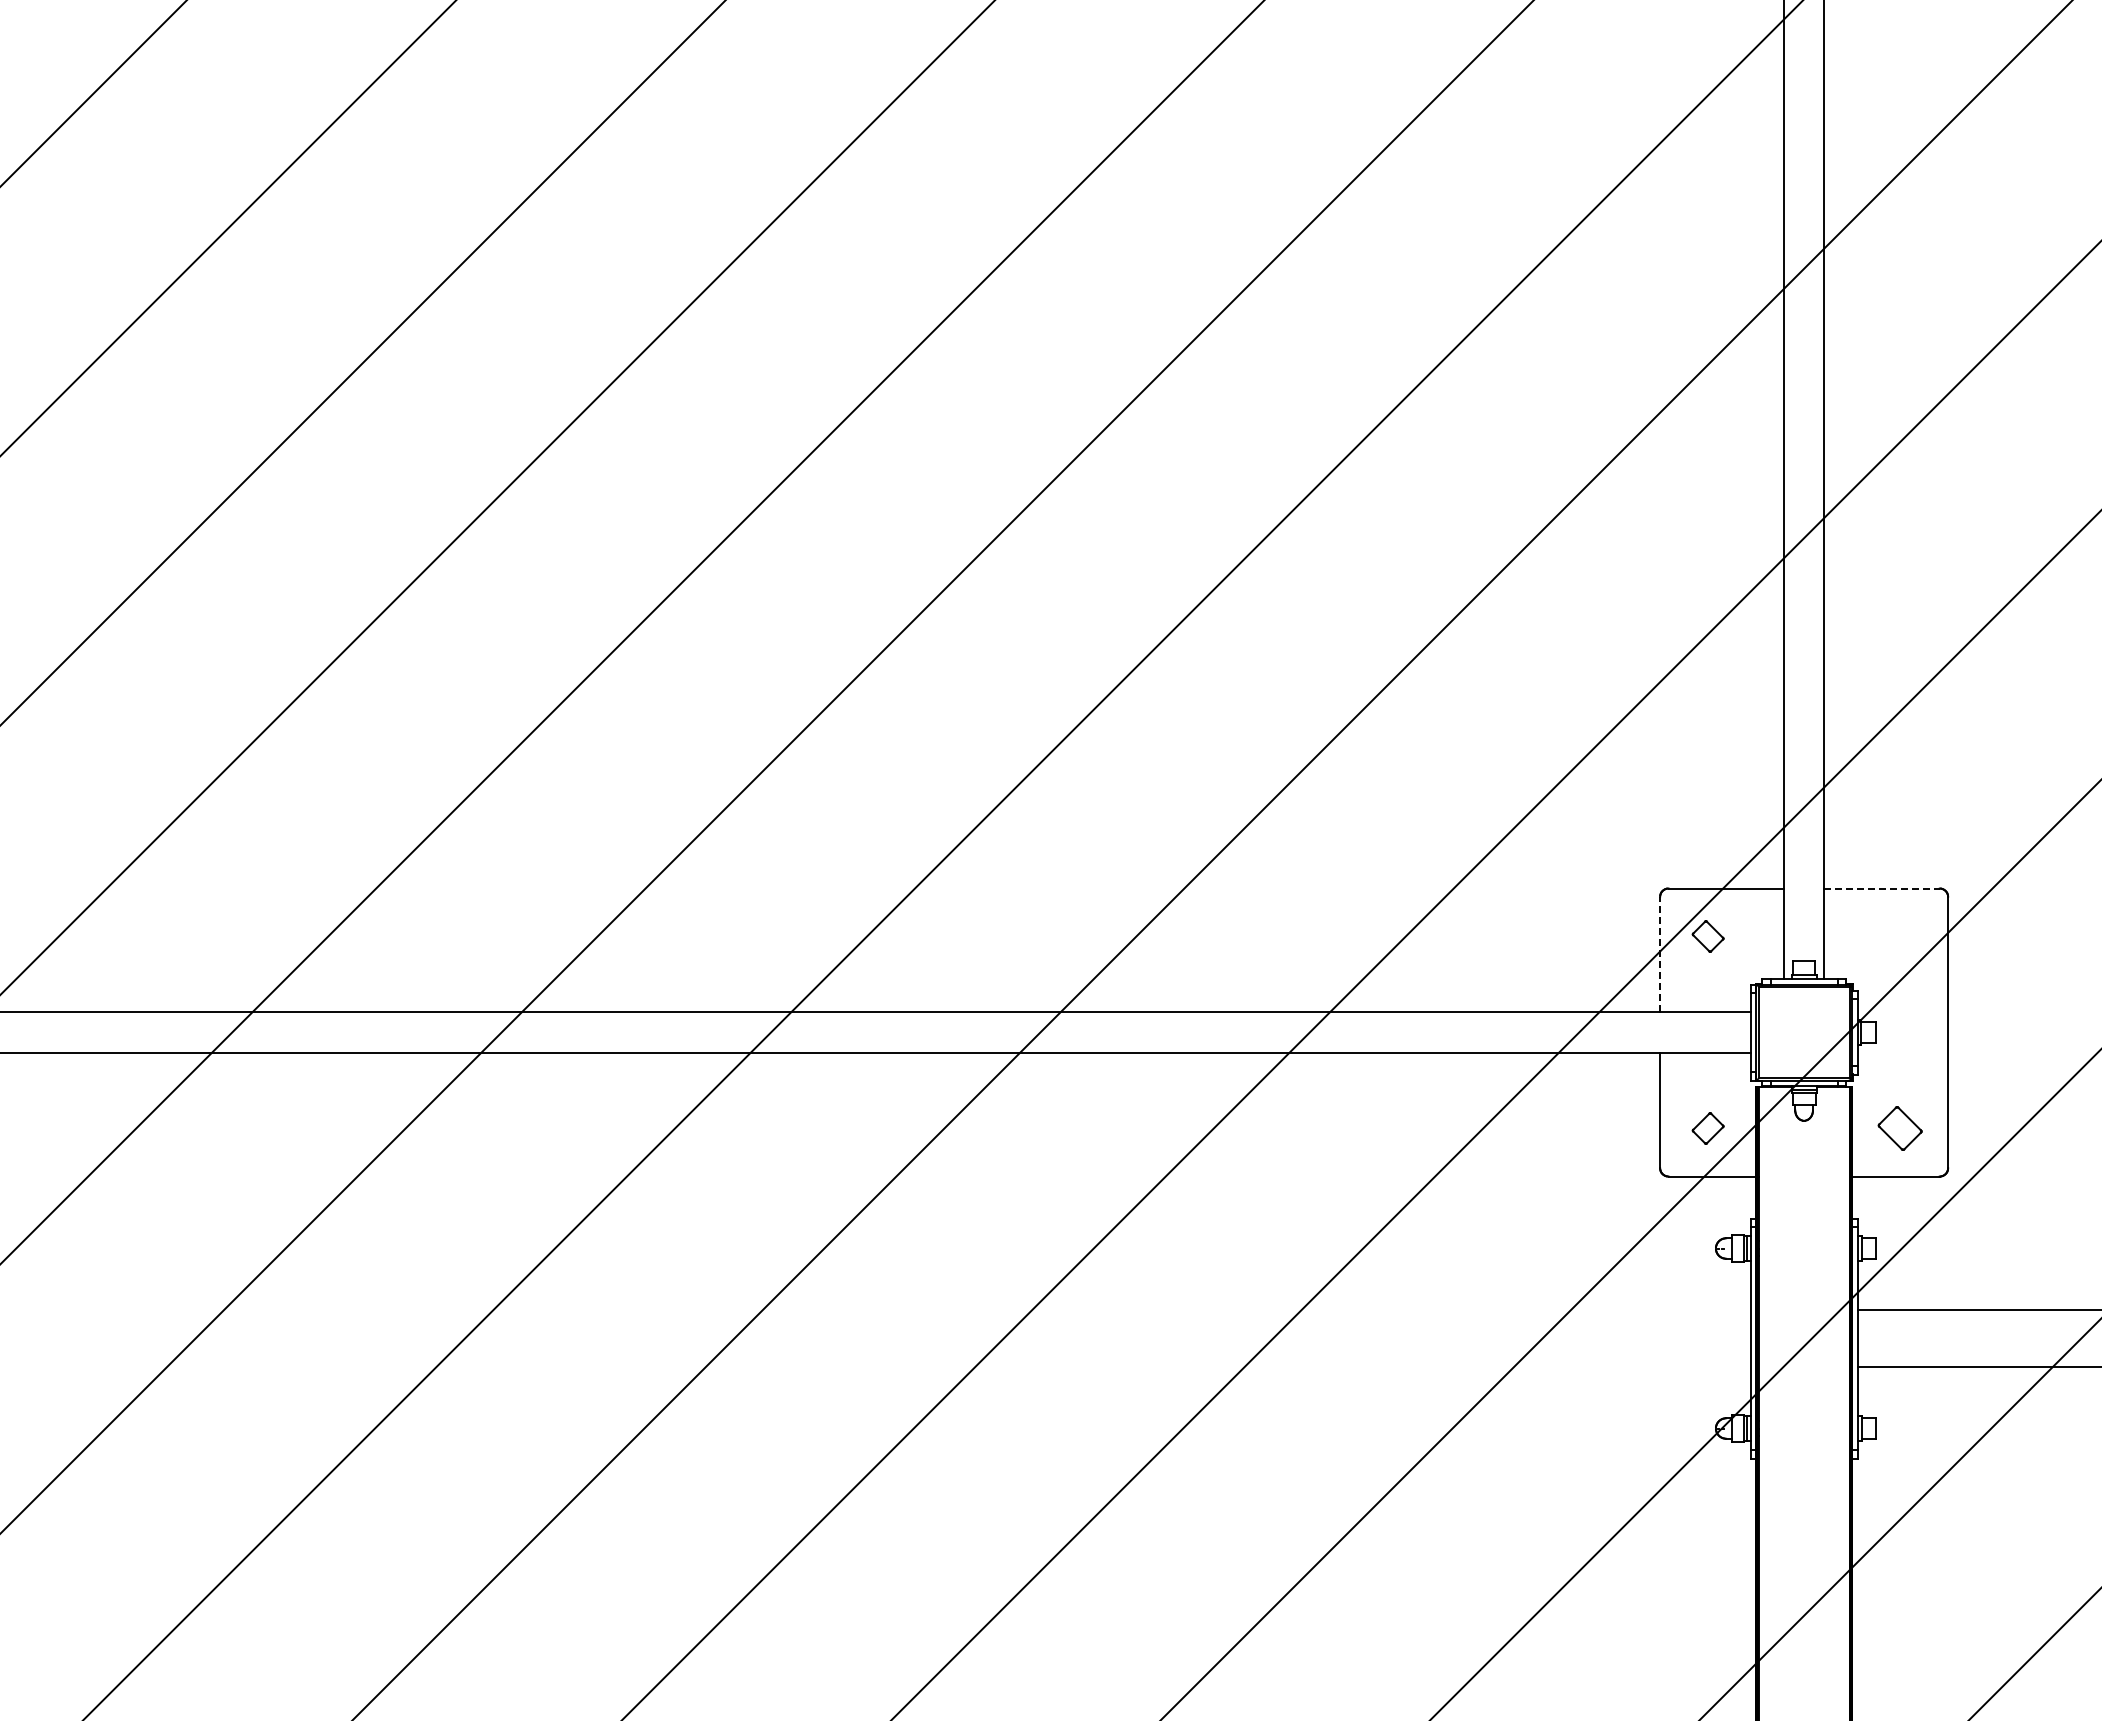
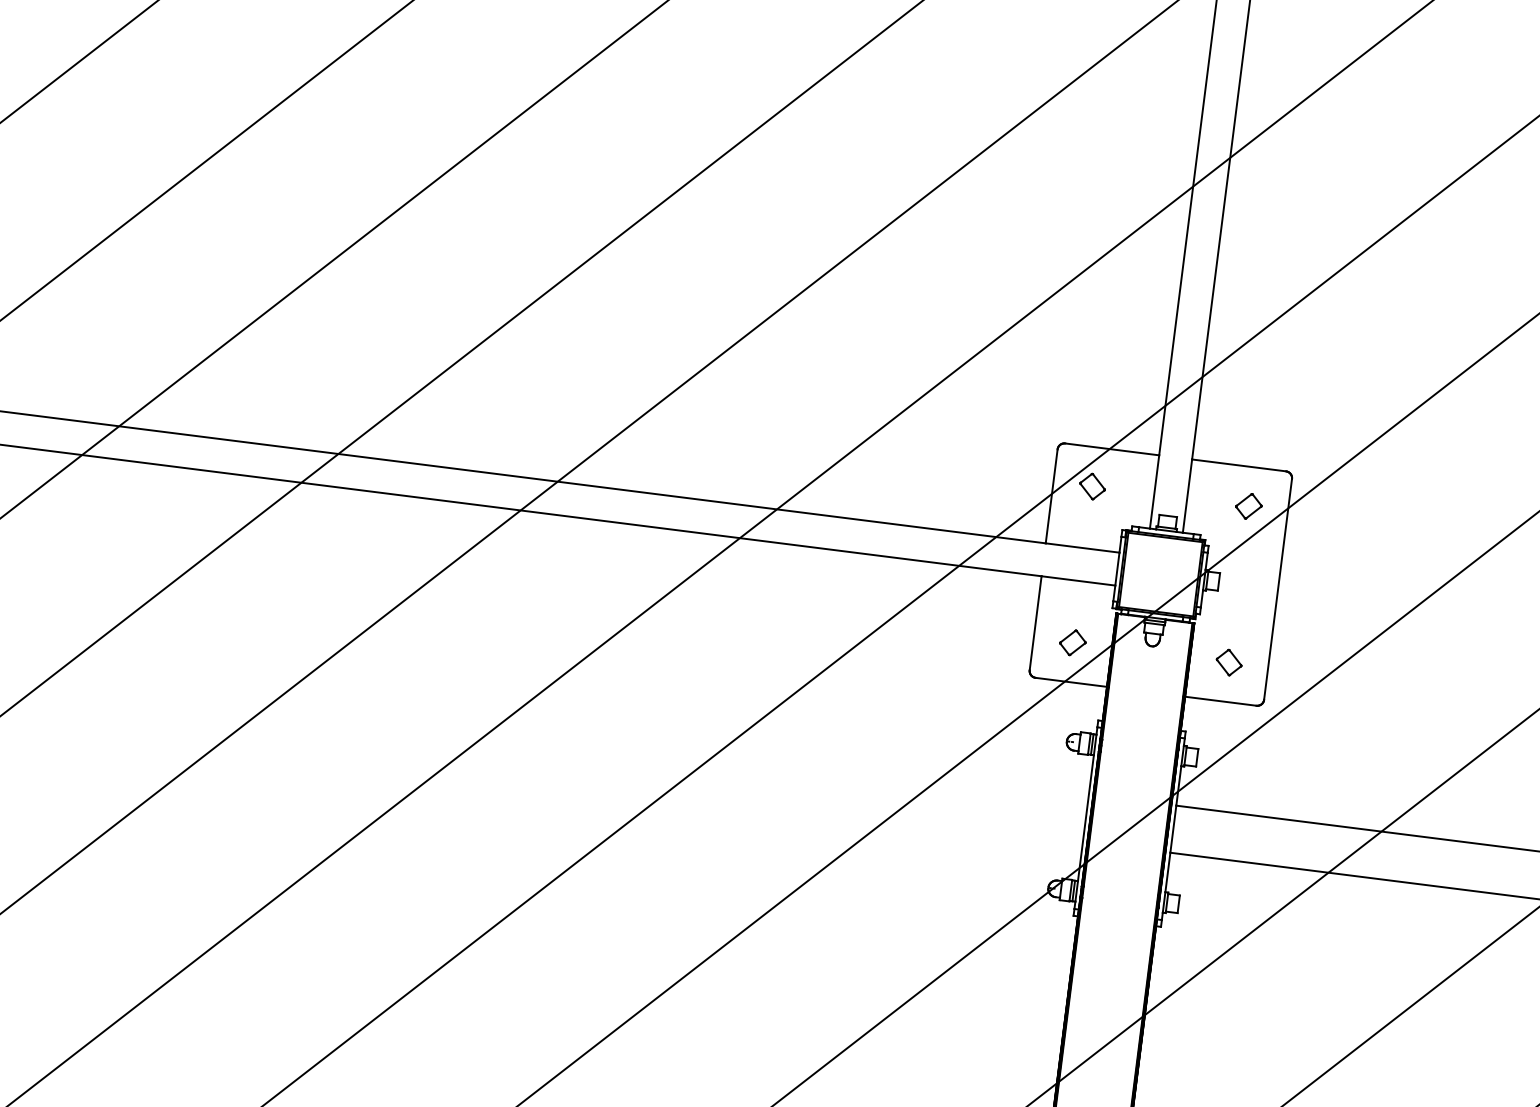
line: (1882, 888) -> (1239, 465), dashed -> solid
part: (1899, 936) -> (1248, 506), added
line: (1660, 954) -> (1051, 496), dashed -> solid
part: (1899, 1128) -> (1228, 662), size x0.71

